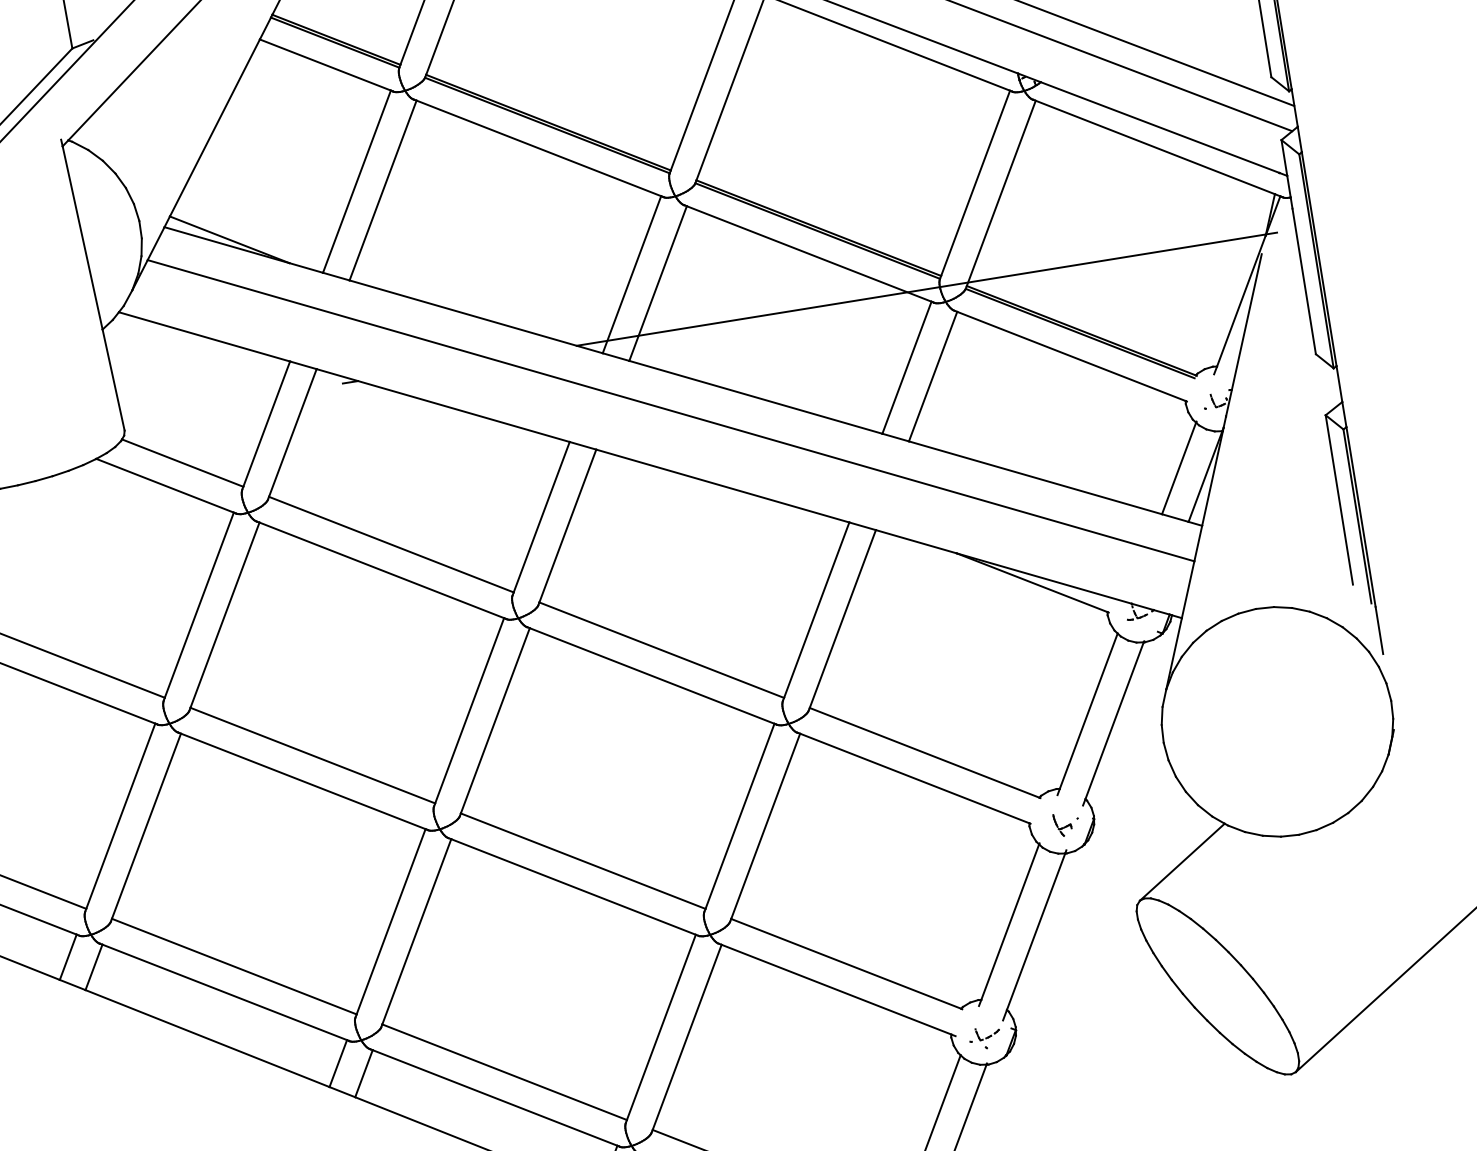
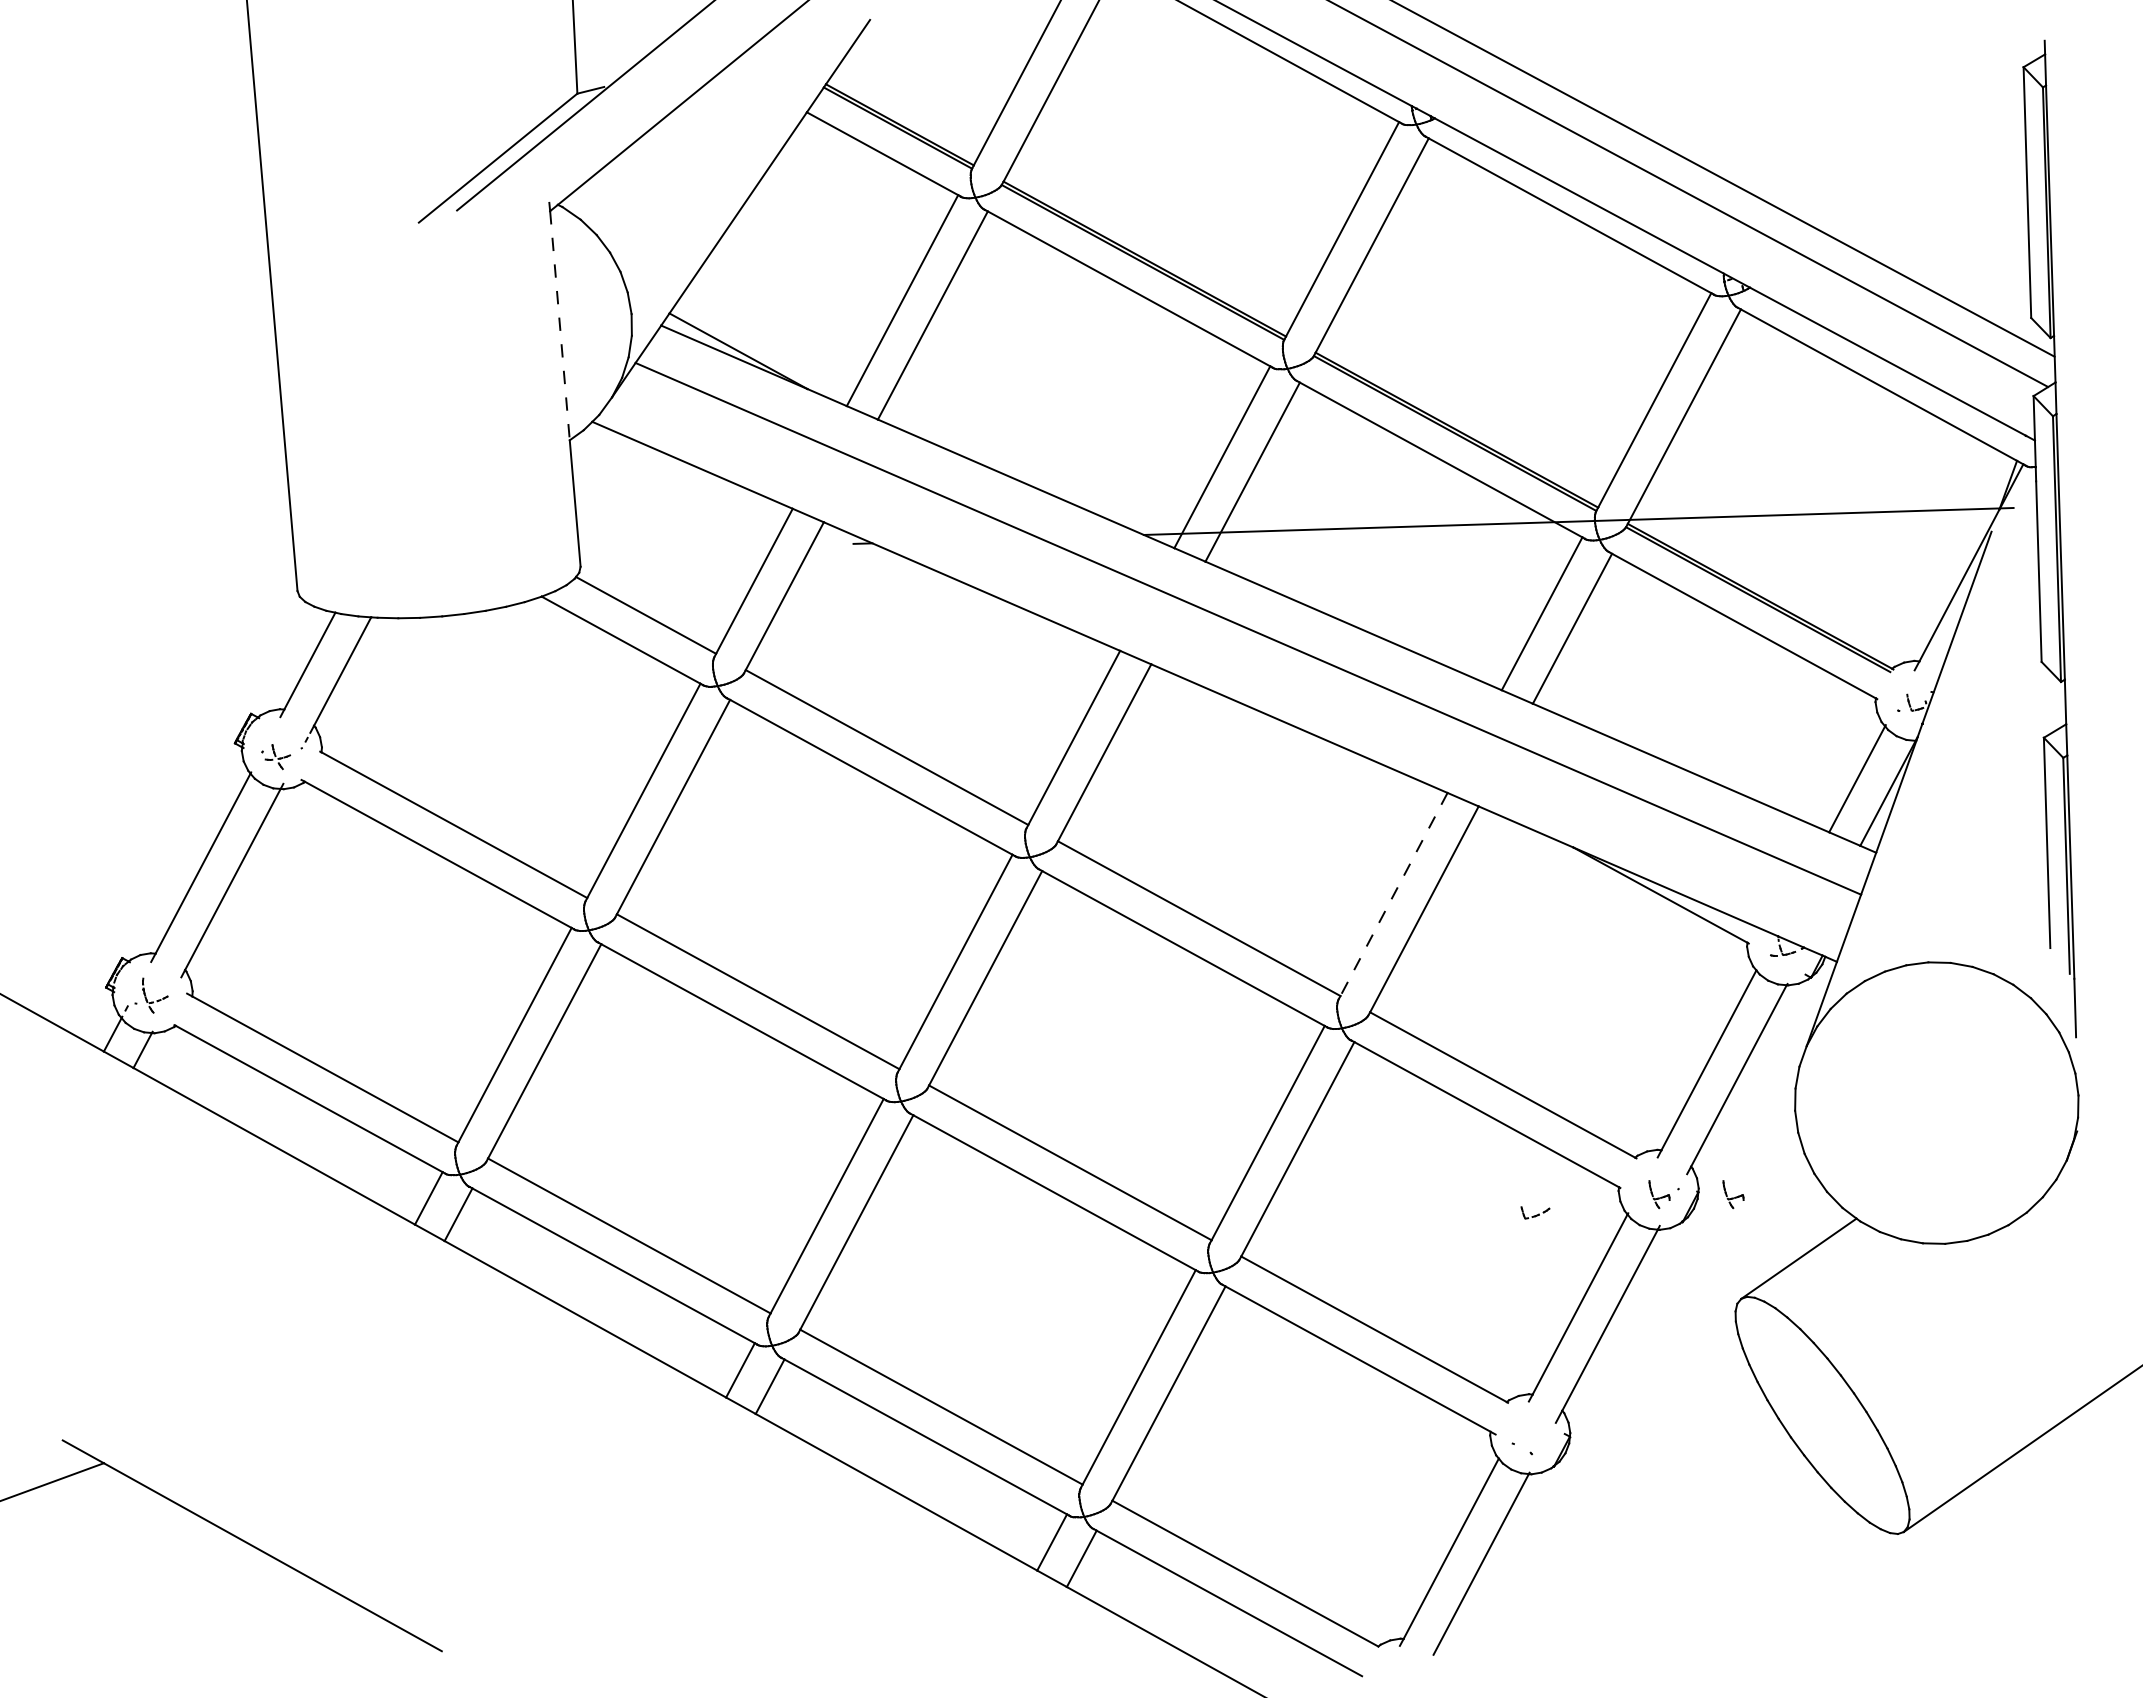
line: (82, 237) -> (559, 325), solid -> dashed
line: (817, 610) -> (1394, 894), solid -> dashed
part: (1122, 817) -> (1733, 1194), added
part: (988, 1034) -> (1535, 1212), moved

